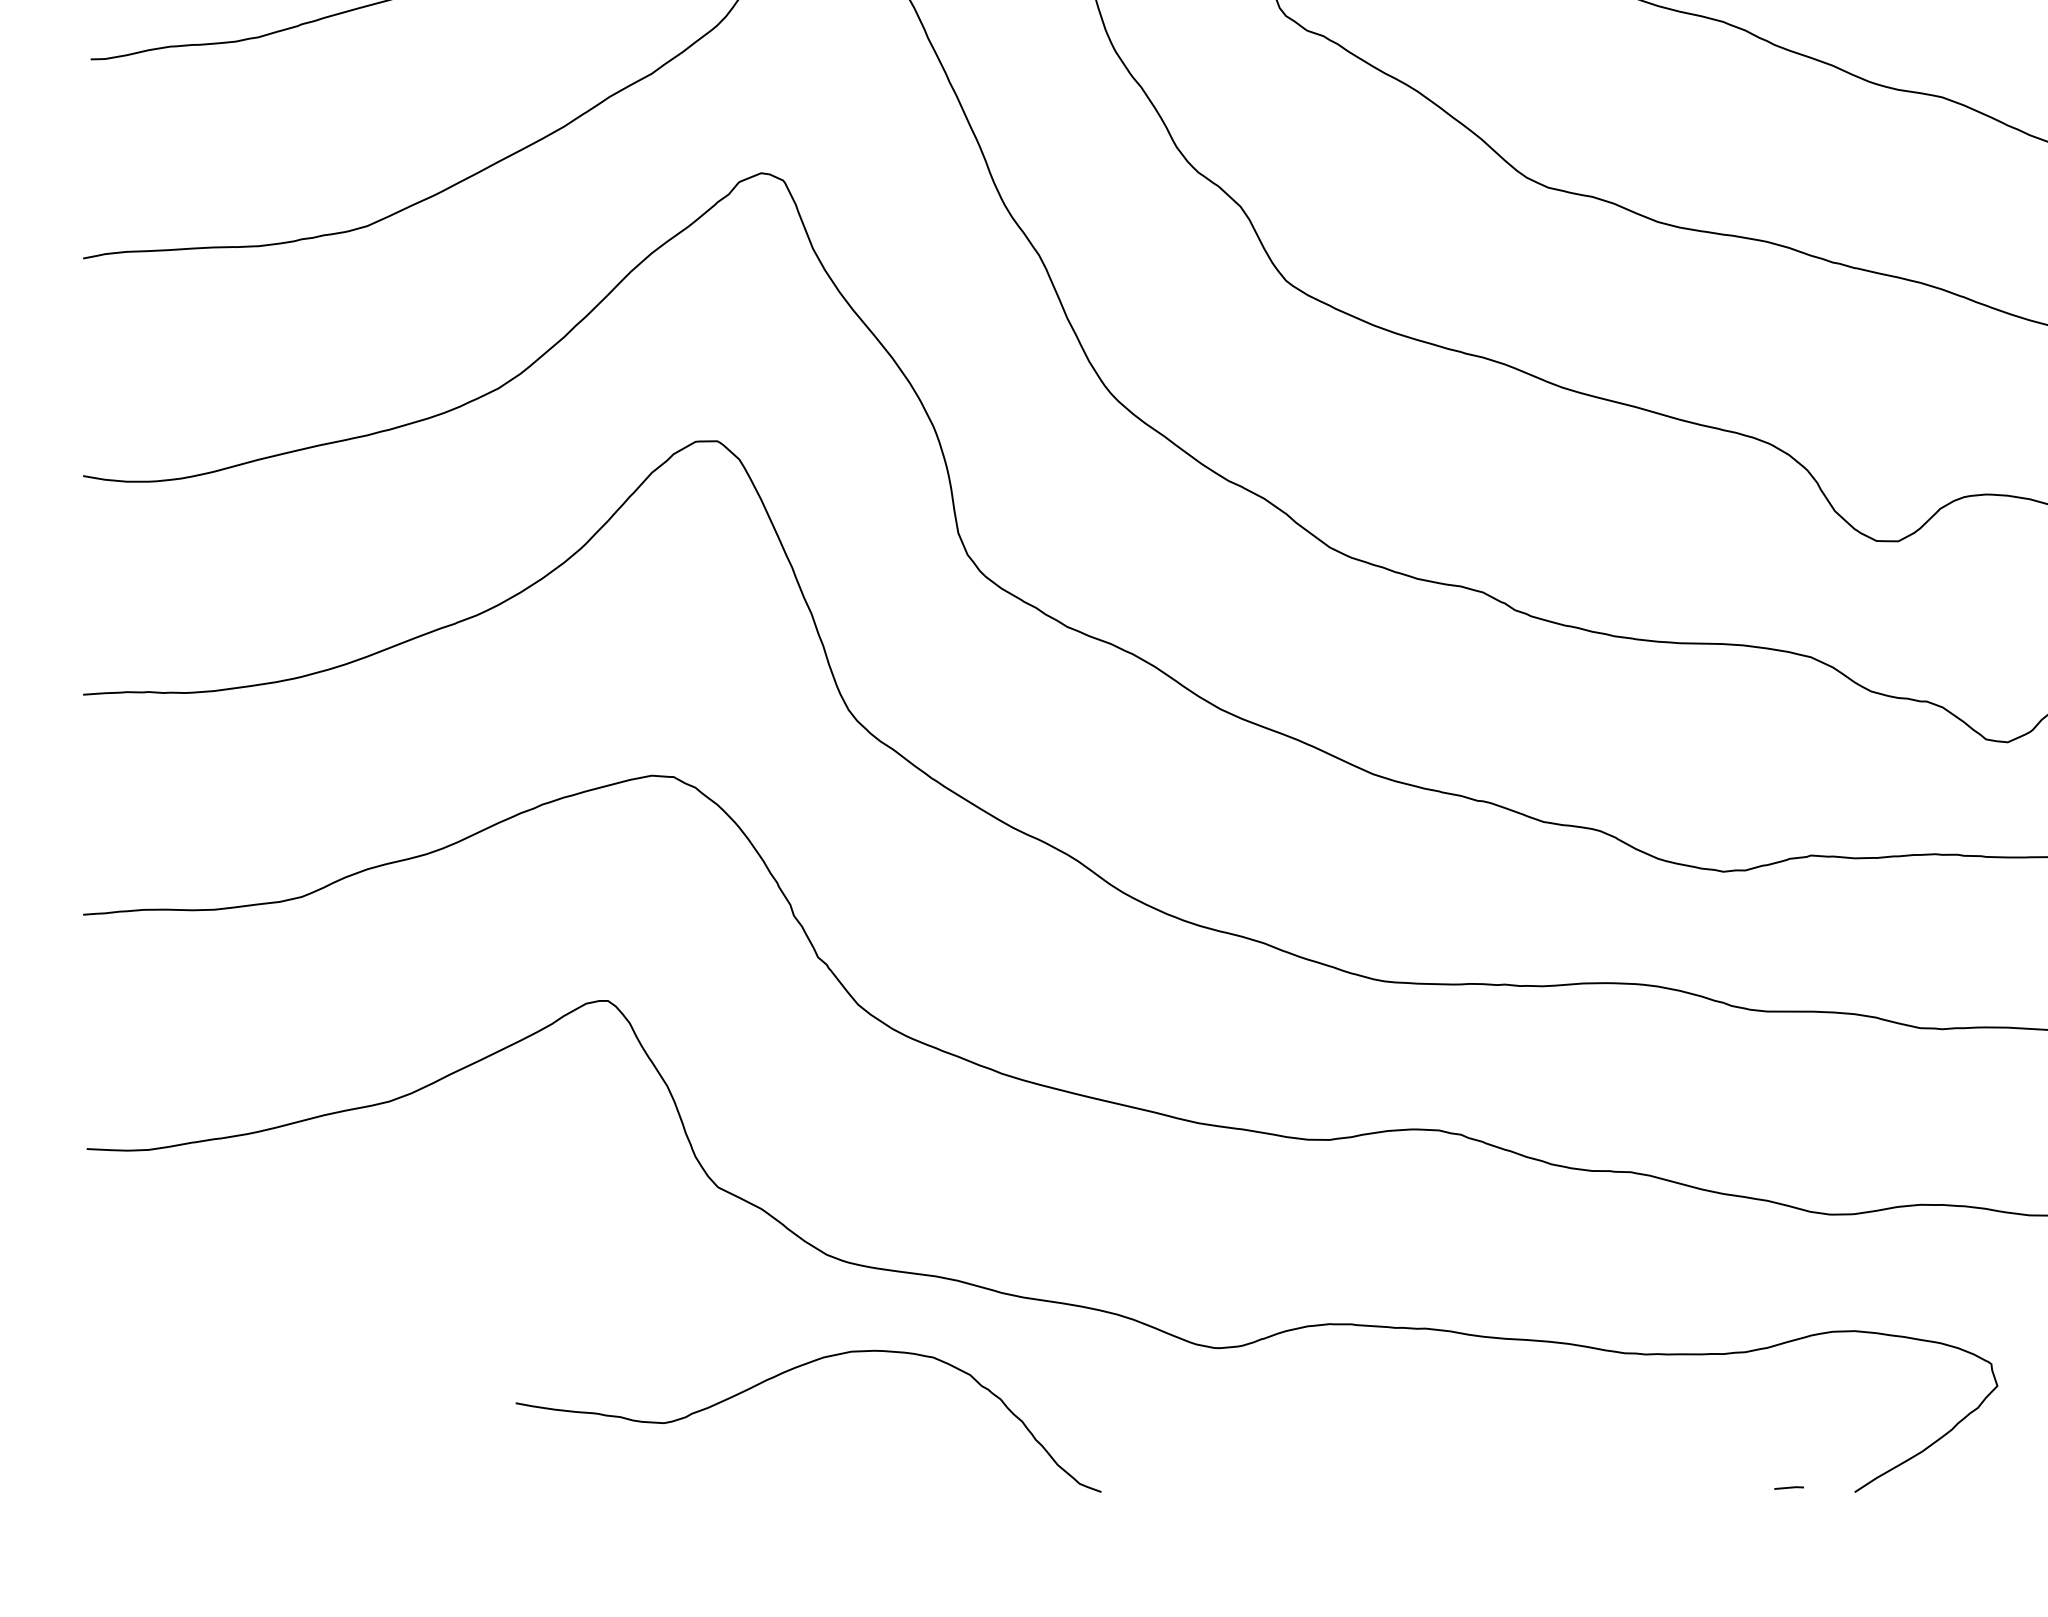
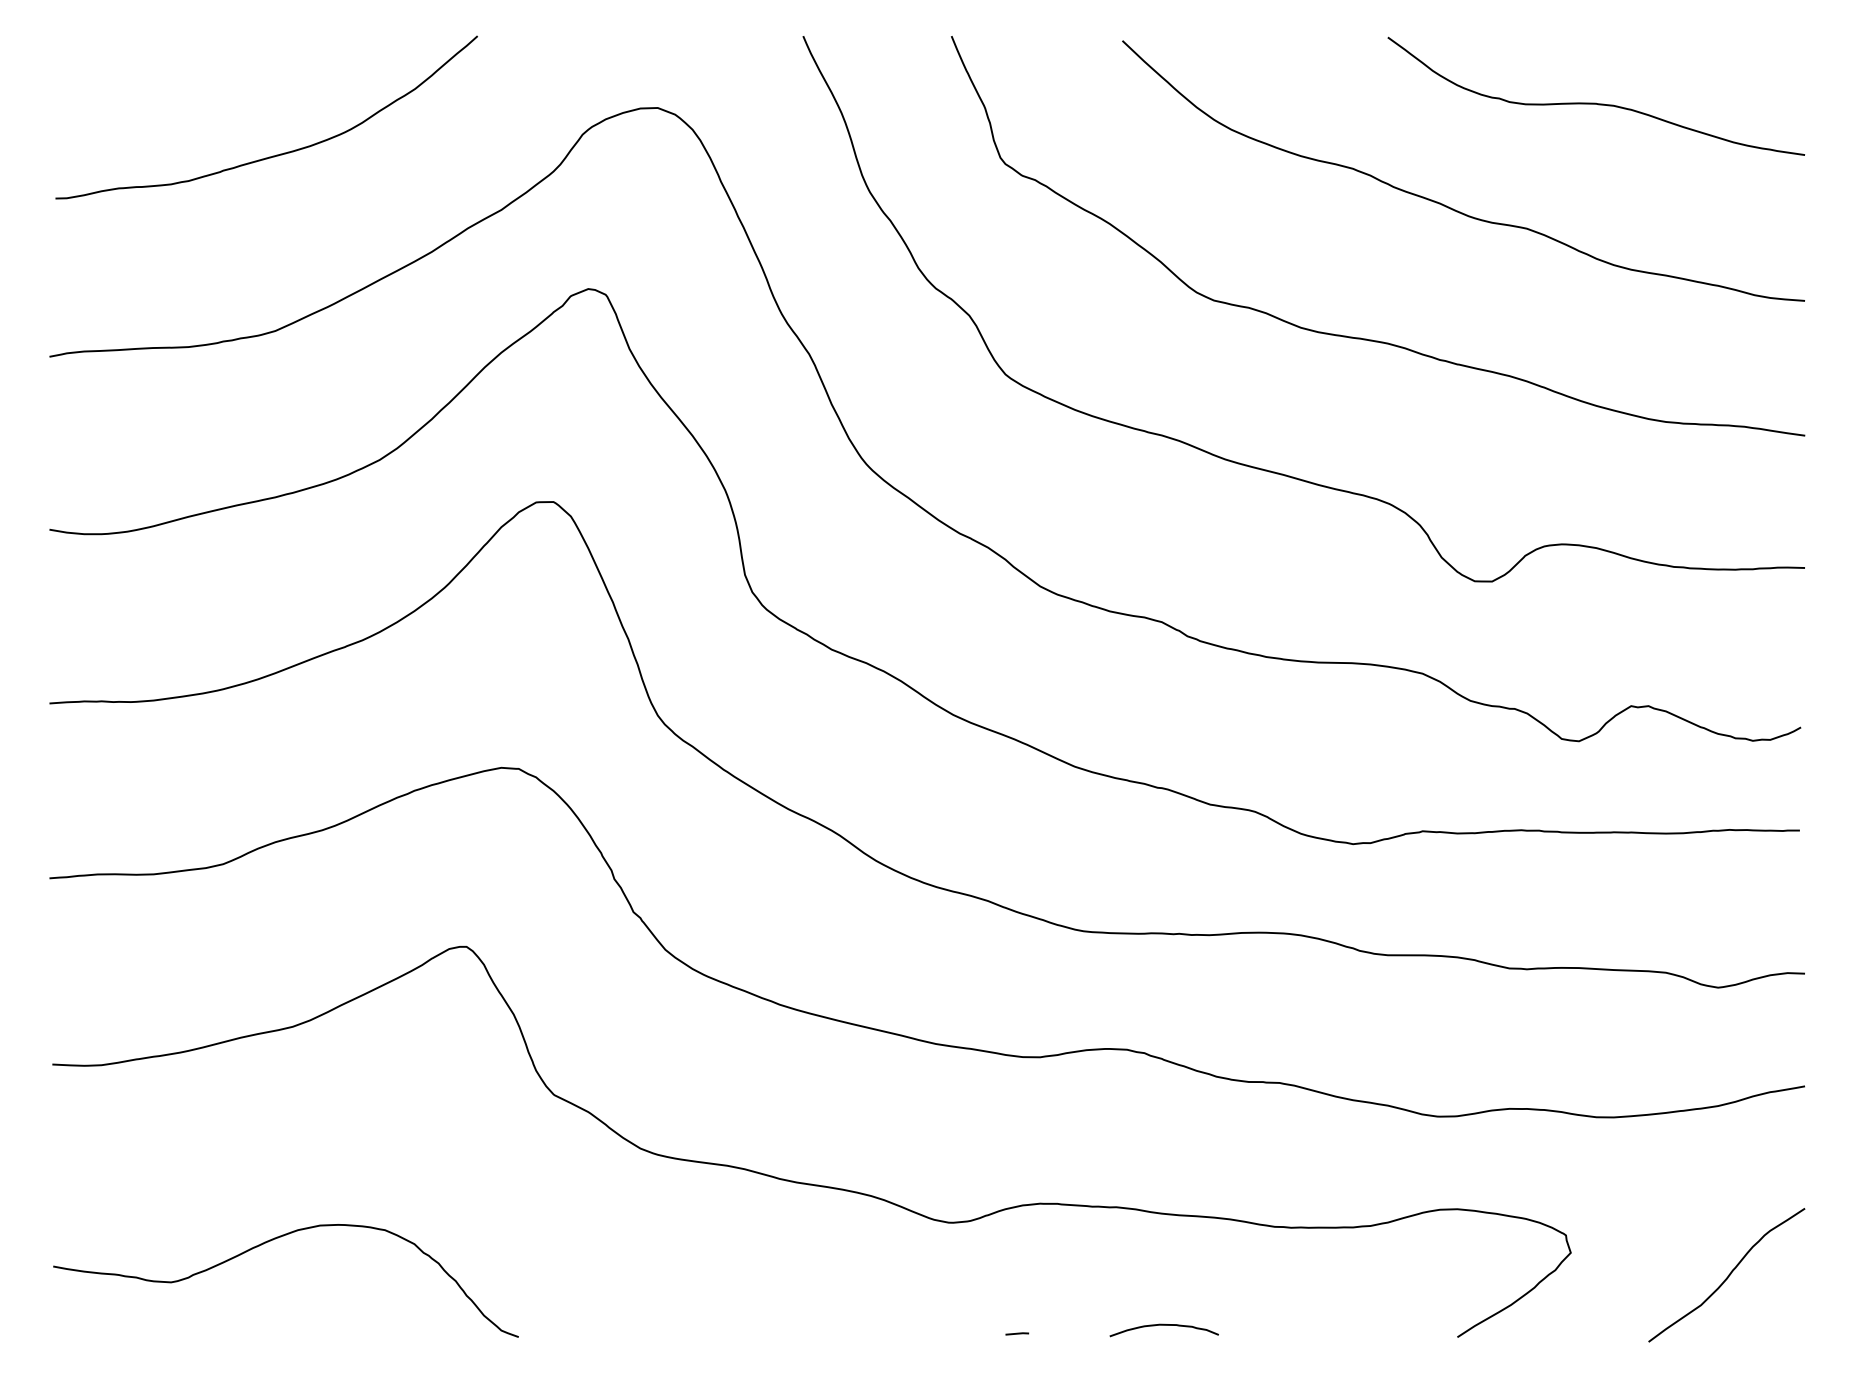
curve: (786, 1372) -> (268, 1242), moved
curve: (1484, 1477) -> (1163, 1325), added
line: (1789, 1487) -> (1017, 1333), moved

